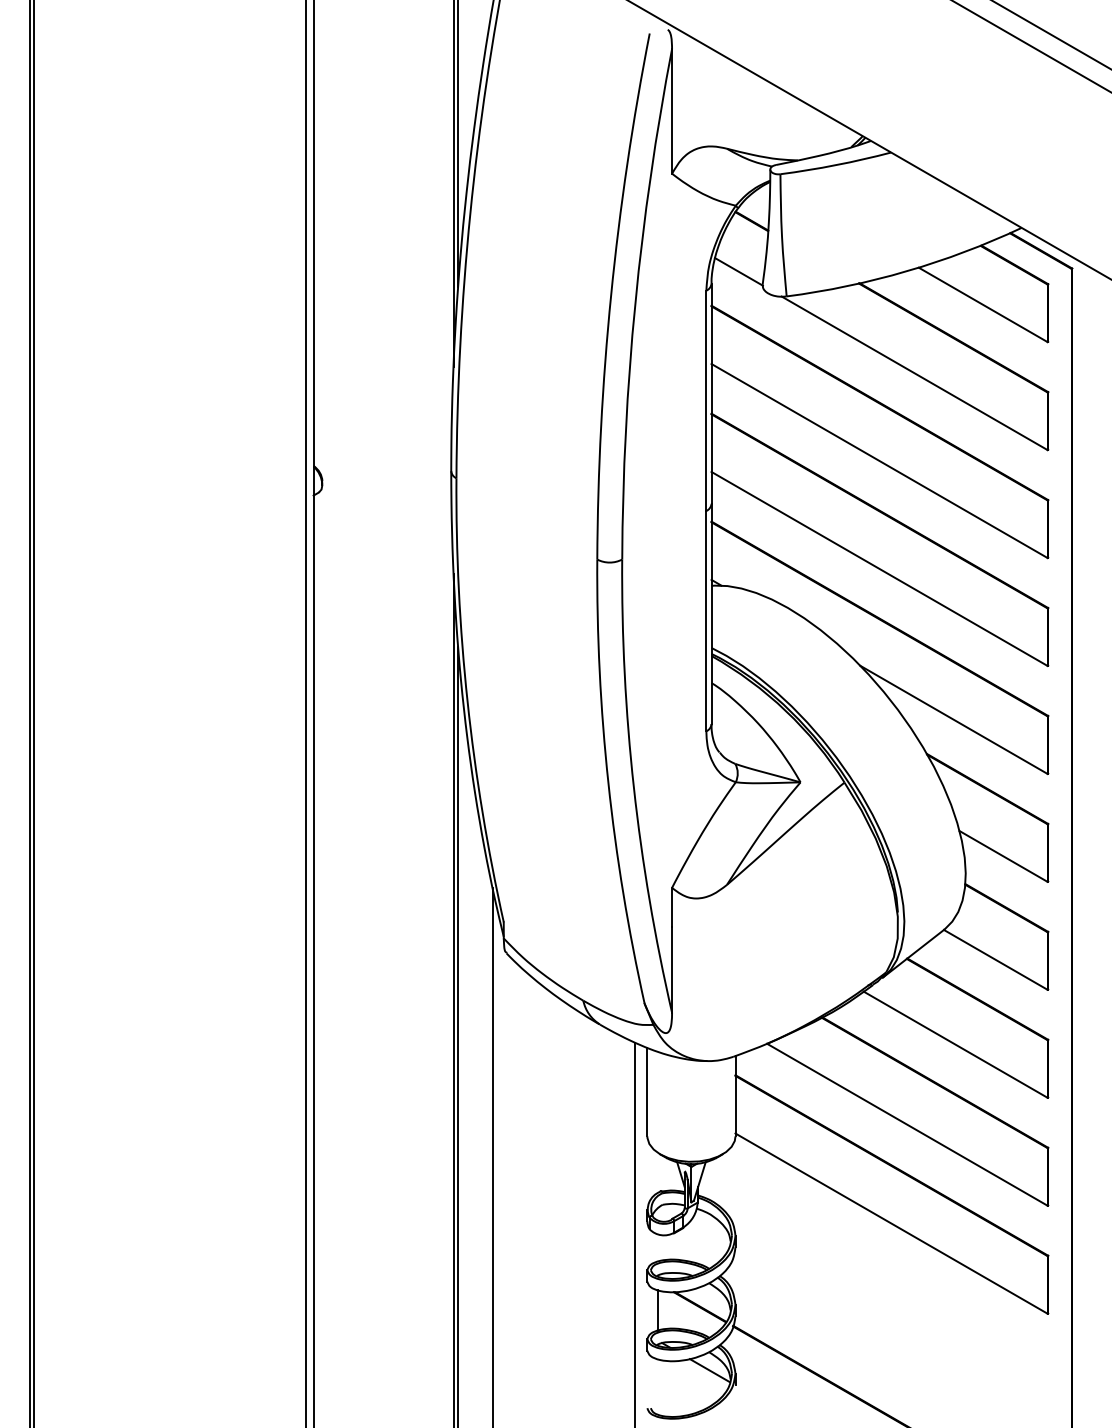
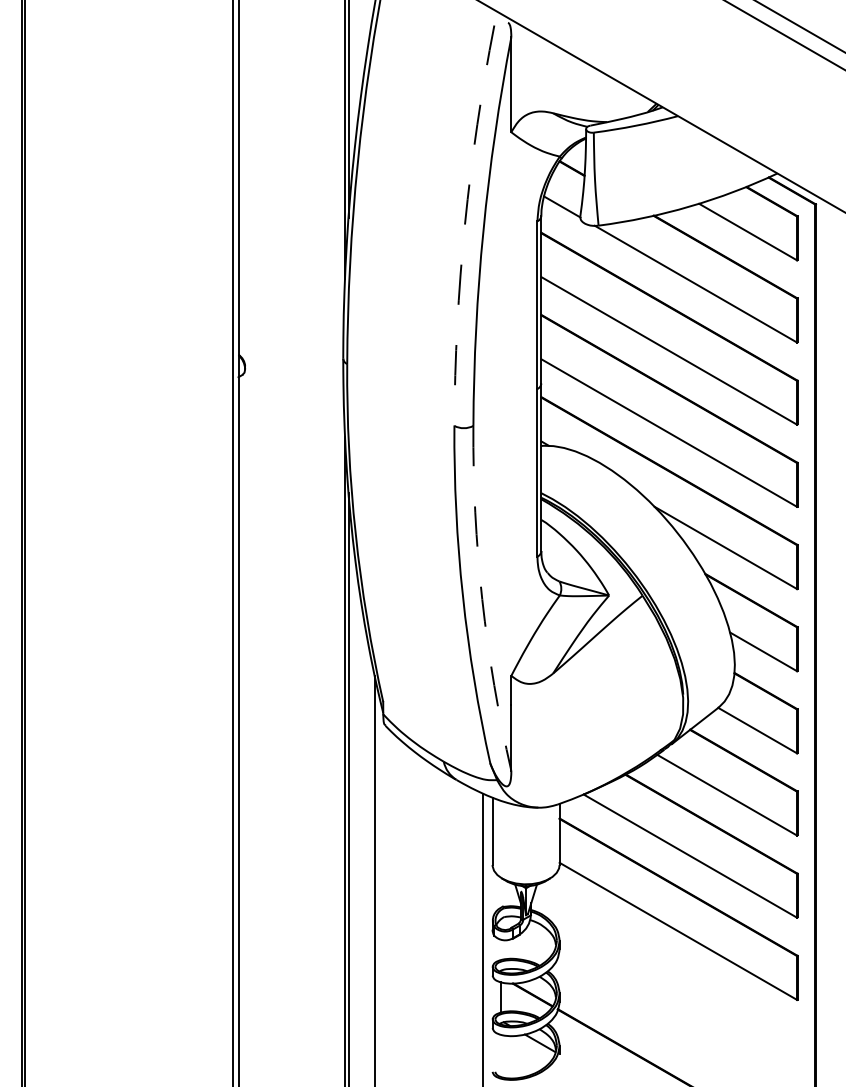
arc: (610, 294) -> (464, 224), solid -> dashed
arc: (634, 787) -> (482, 599), solid -> dashed

